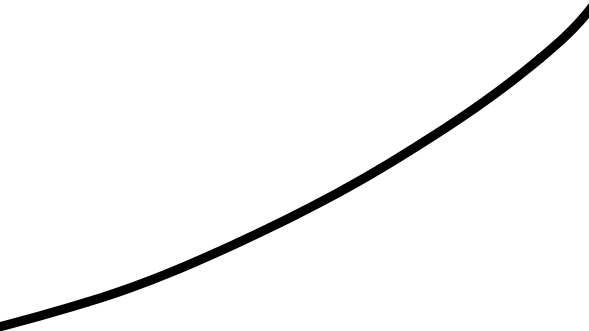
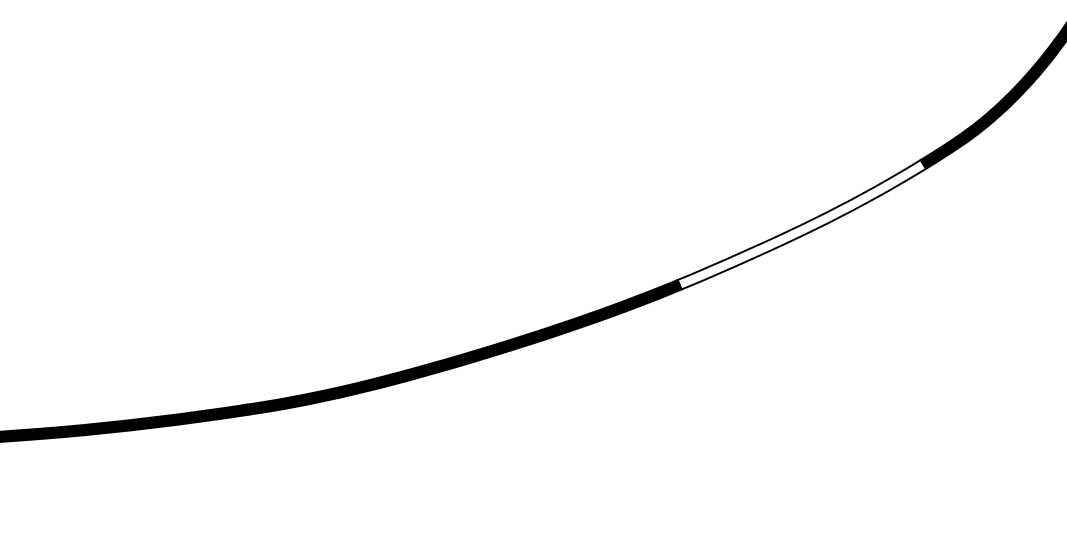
fill: (459, 113) -> (801, 224), removed

